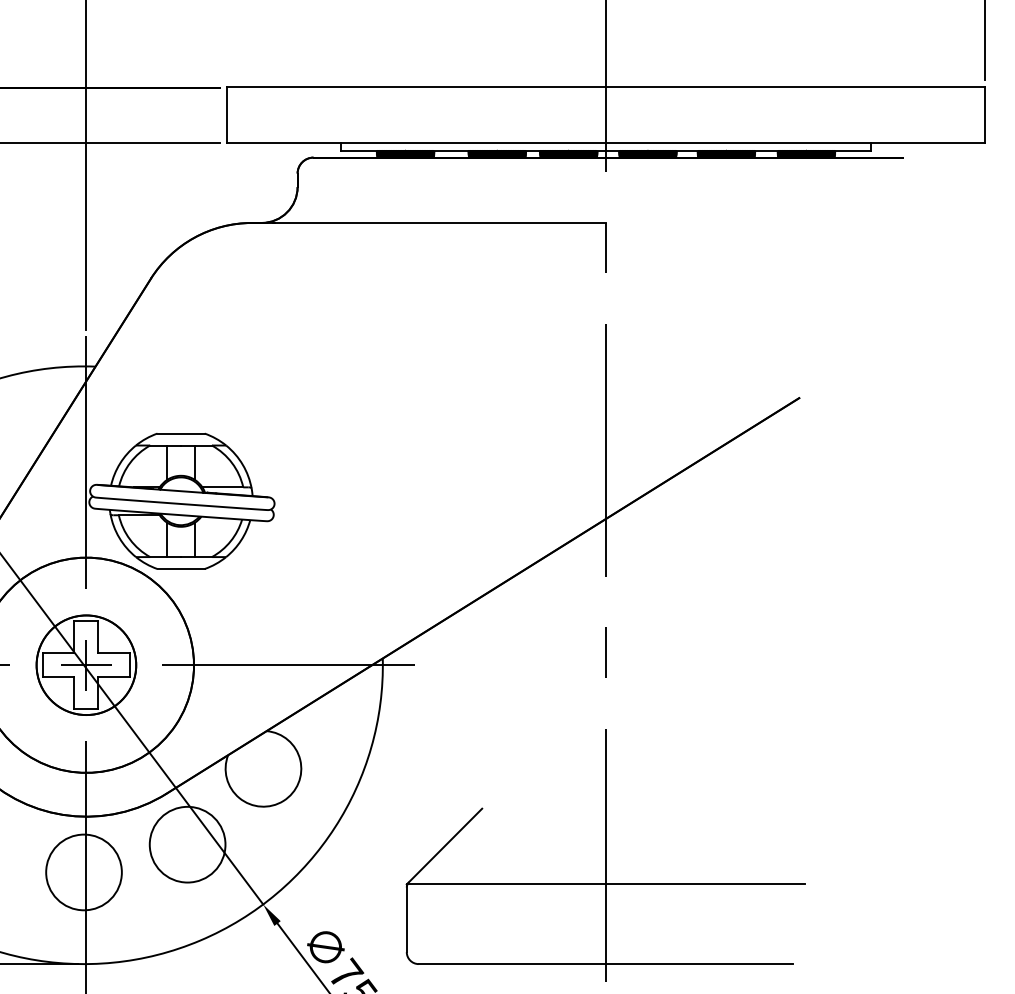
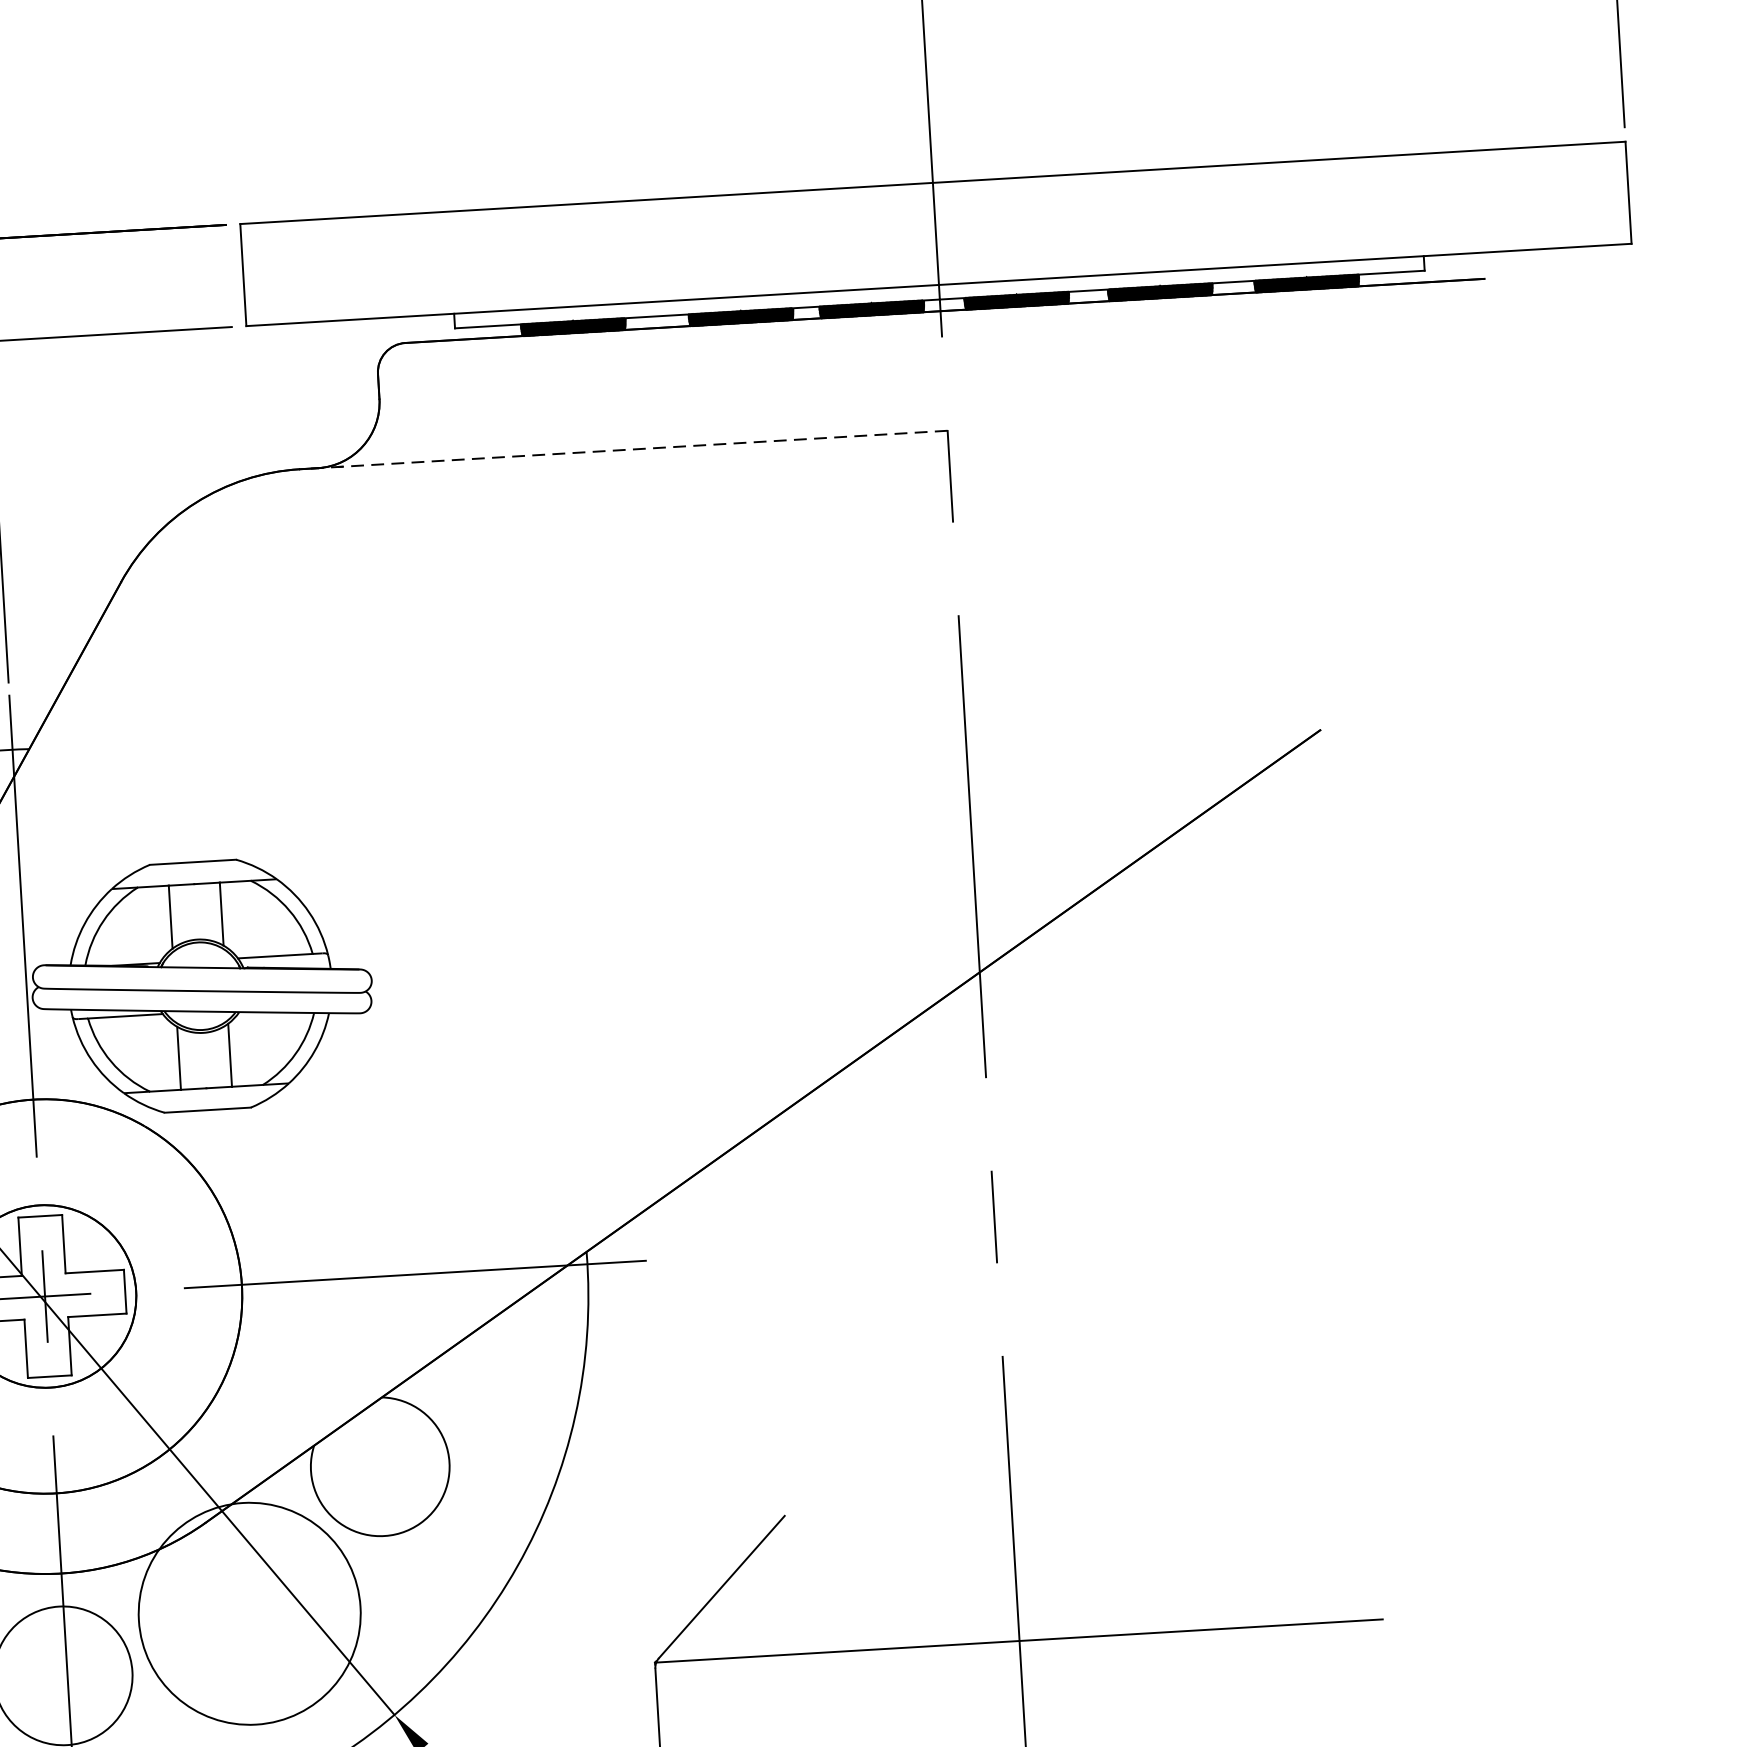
line: (431, 222) -> (628, 448), solid -> dashed
circle: (187, 844) -> (249, 1613), size x1.6

